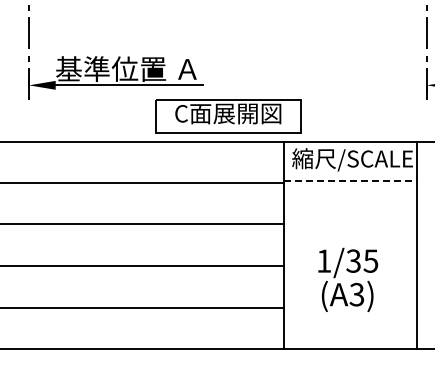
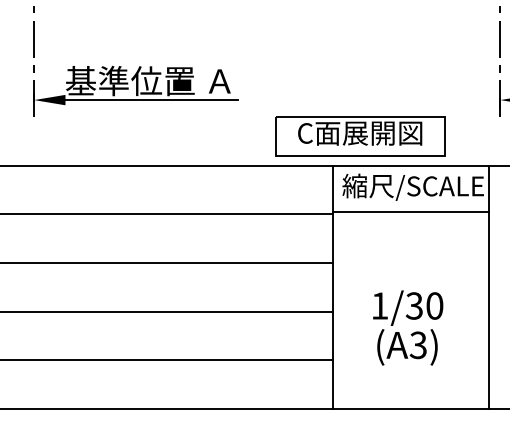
part: (228, 116) -> (360, 136), moved
line: (350, 180) -> (410, 211), dashed -> solid
text: (370, 260) -> (434, 305), 1/35 -> 1/30

